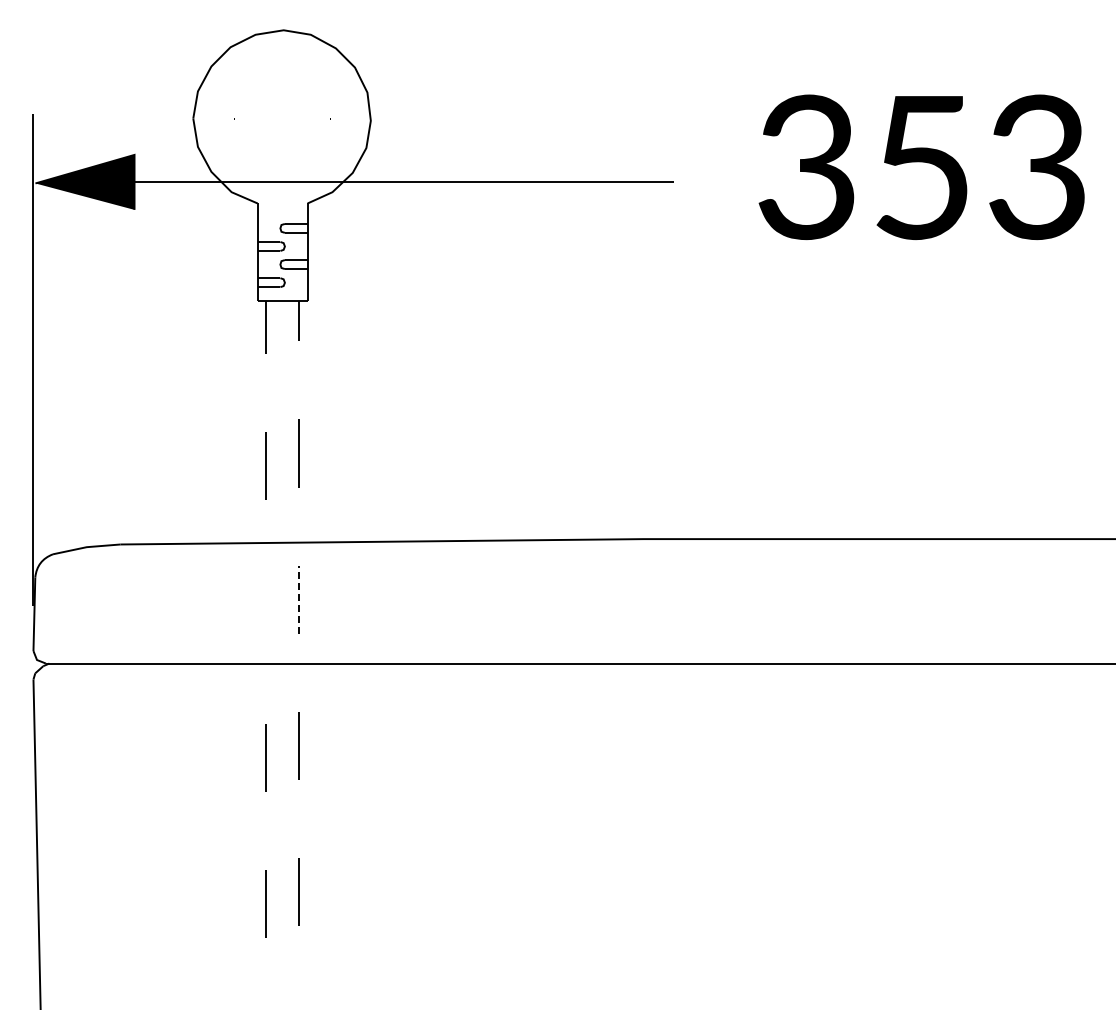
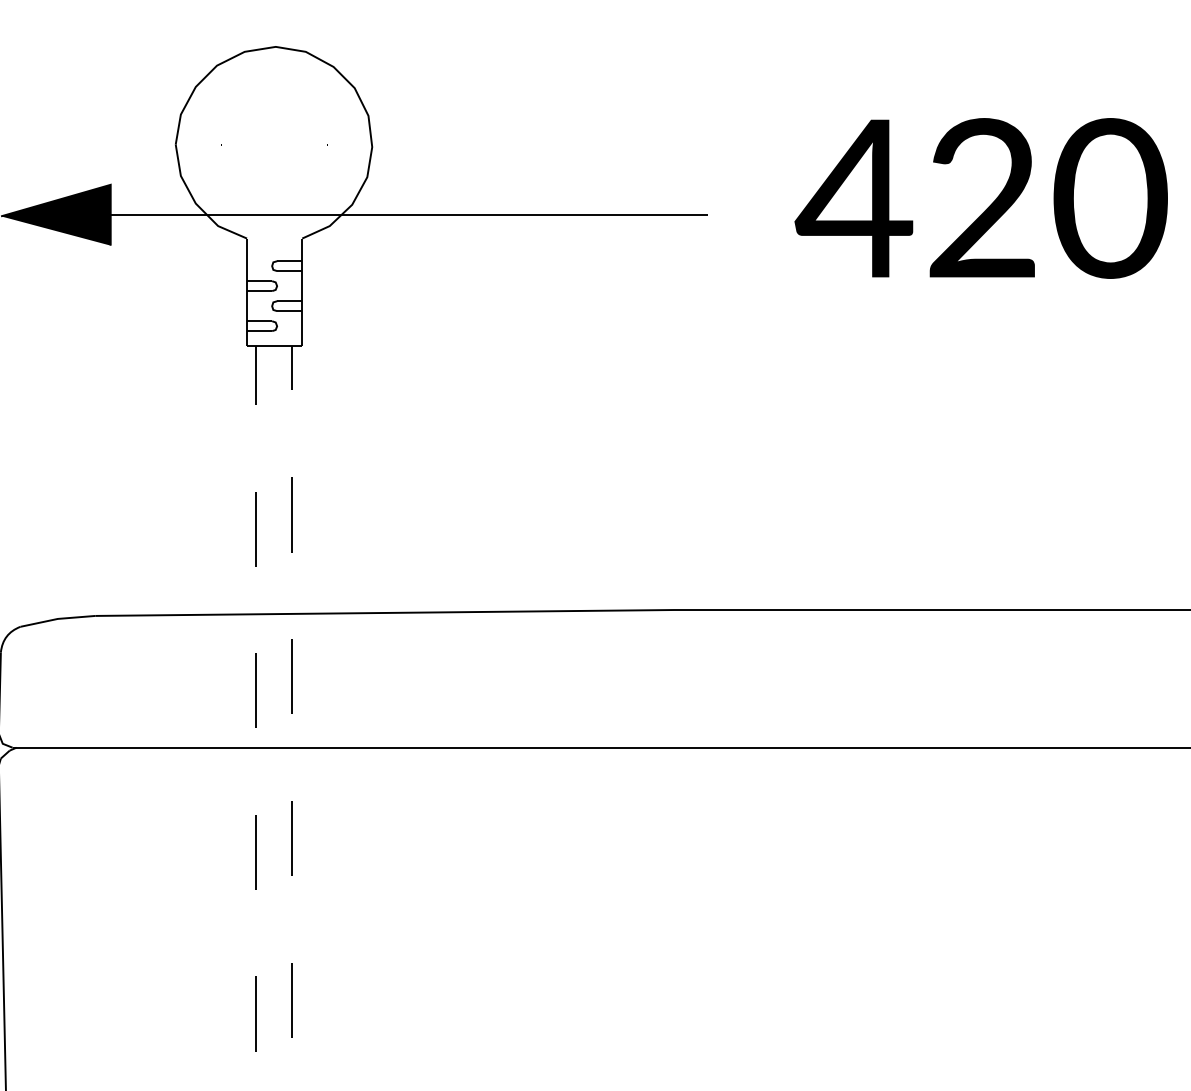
text: (920, 167) -> (980, 198), 353 -> 420
line: (298, 599) -> (292, 676), dashed -> solid
line: (265, 611) -> (255, 690), added

